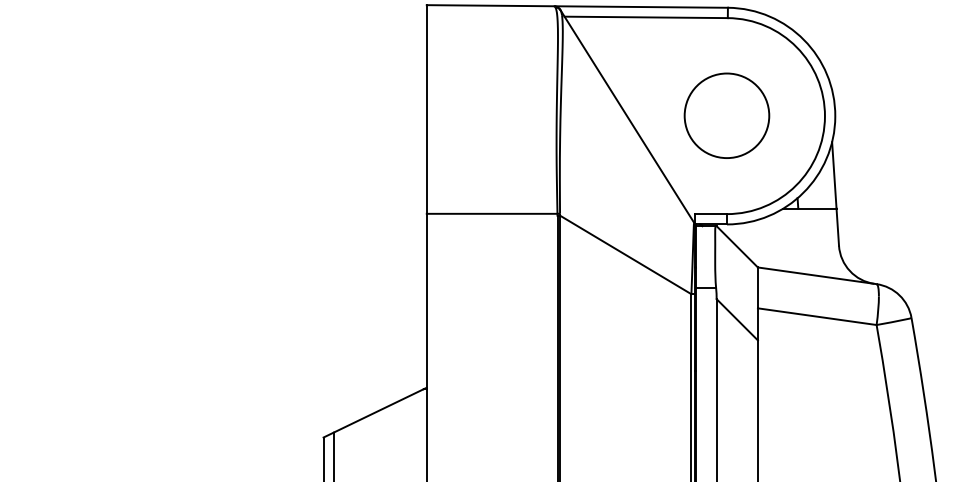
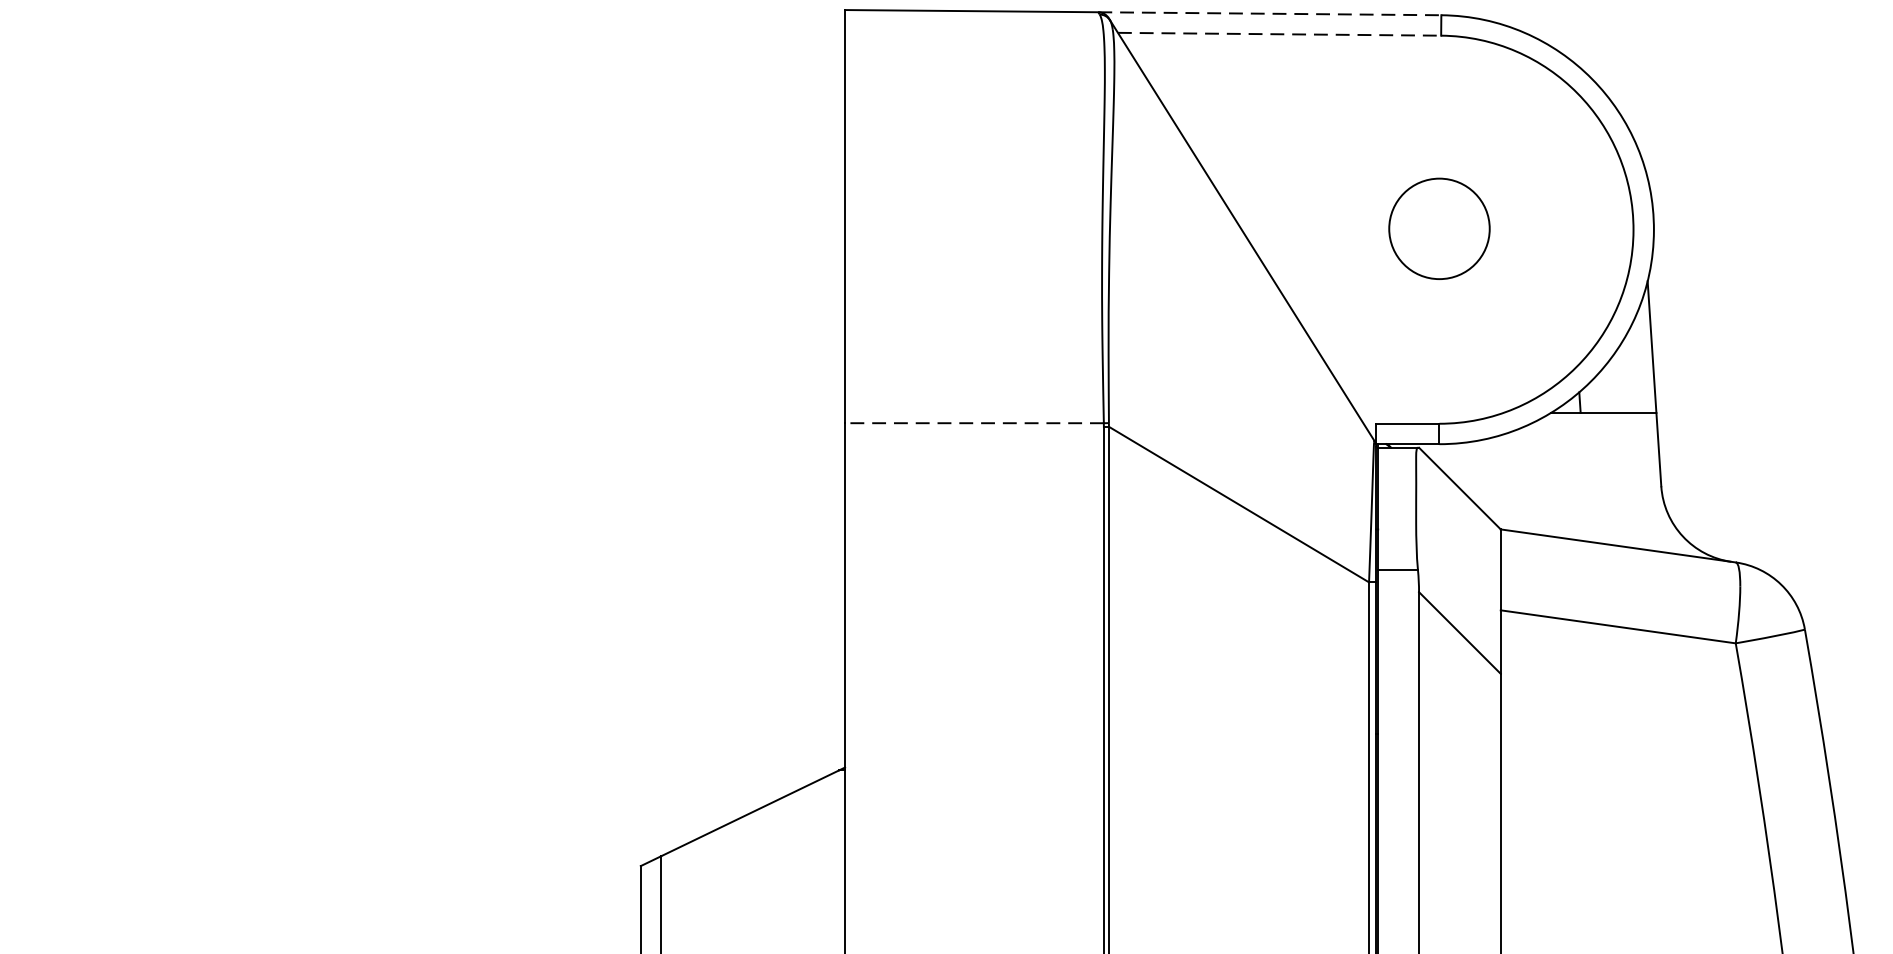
line: (641, 7) -> (1270, 14), solid -> dashed
line: (646, 17) -> (1280, 34), solid -> dashed
circle: (726, 115) -> (1438, 228), size x0.6
line: (491, 213) -> (973, 422), solid -> dashed

